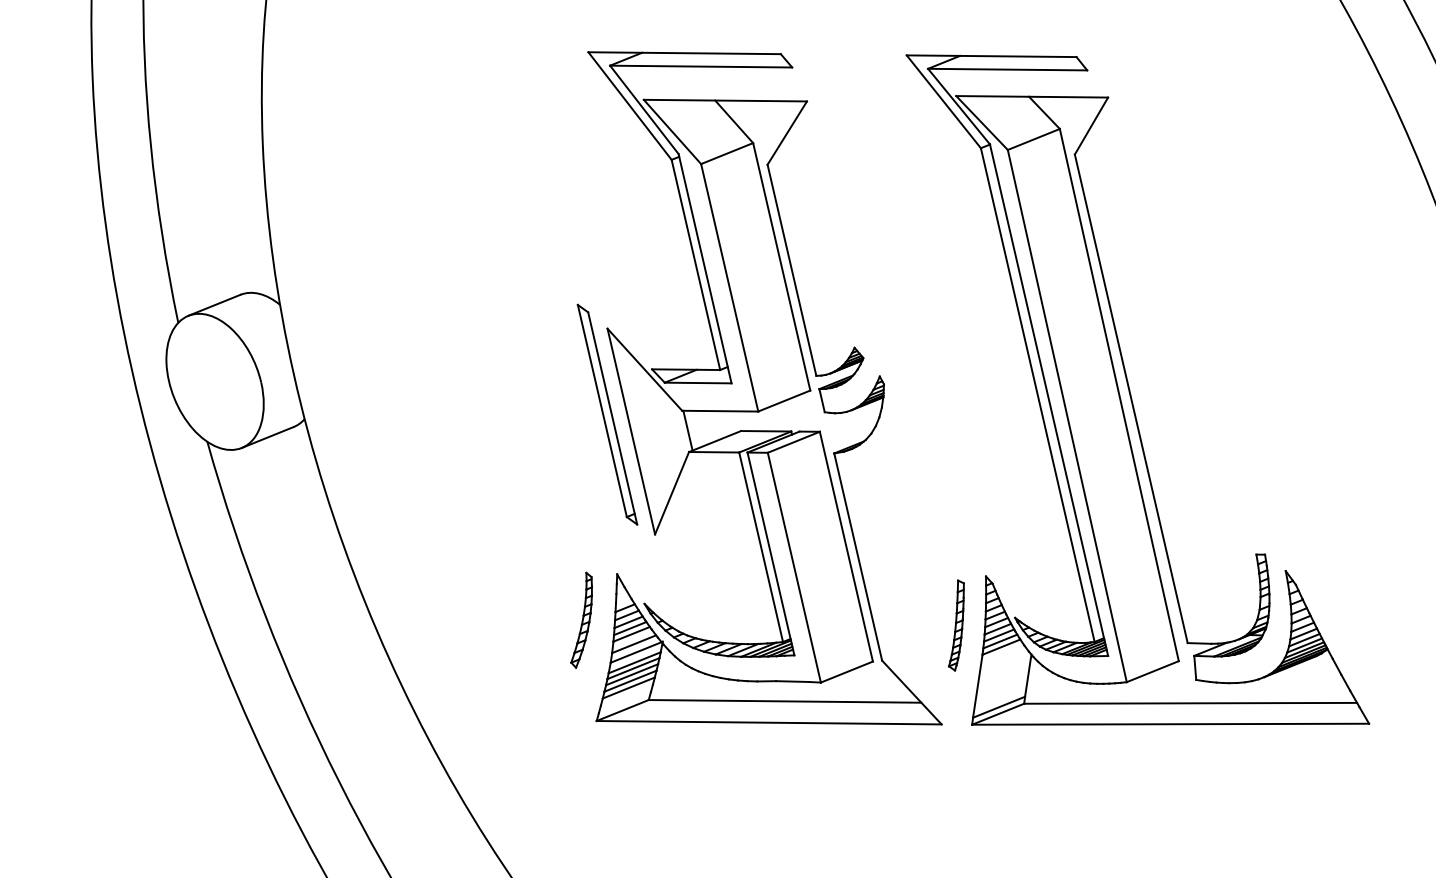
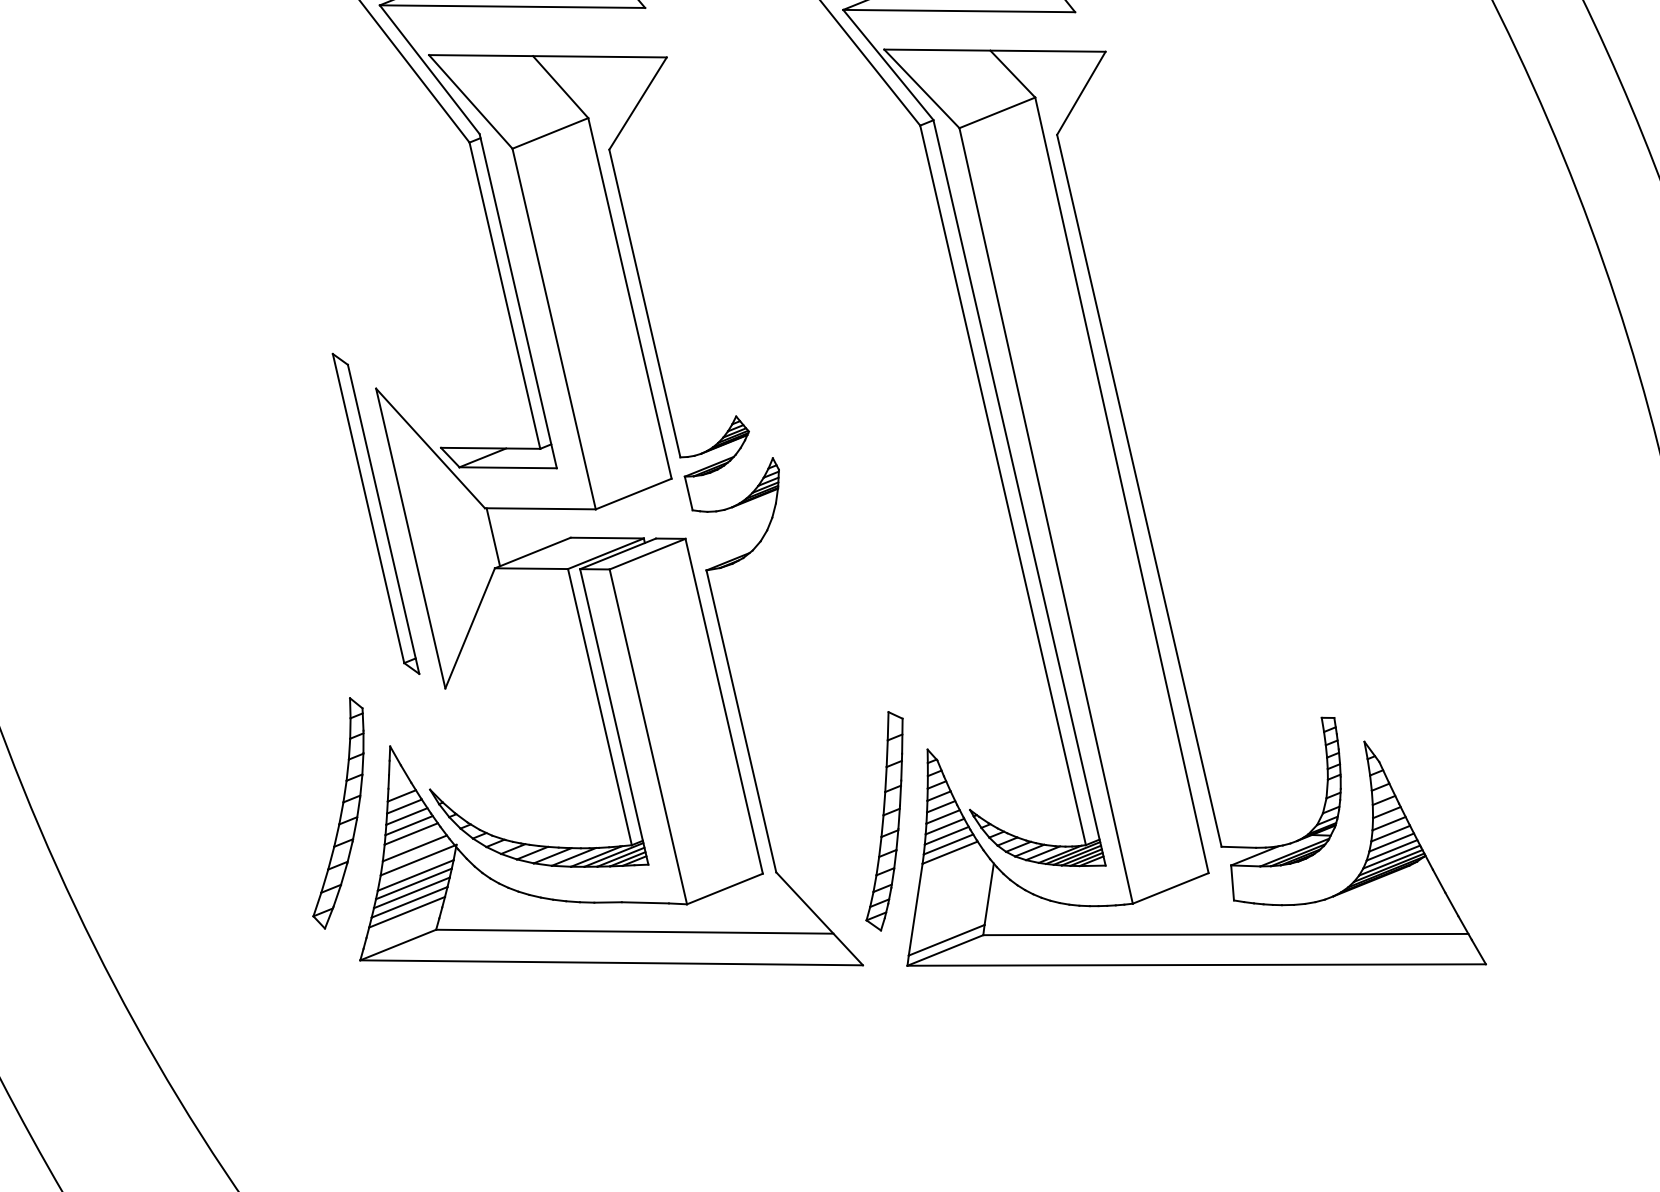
part: (581, 620) -> (338, 813), size x1.67
part: (956, 625) -> (884, 821), size x1.67

